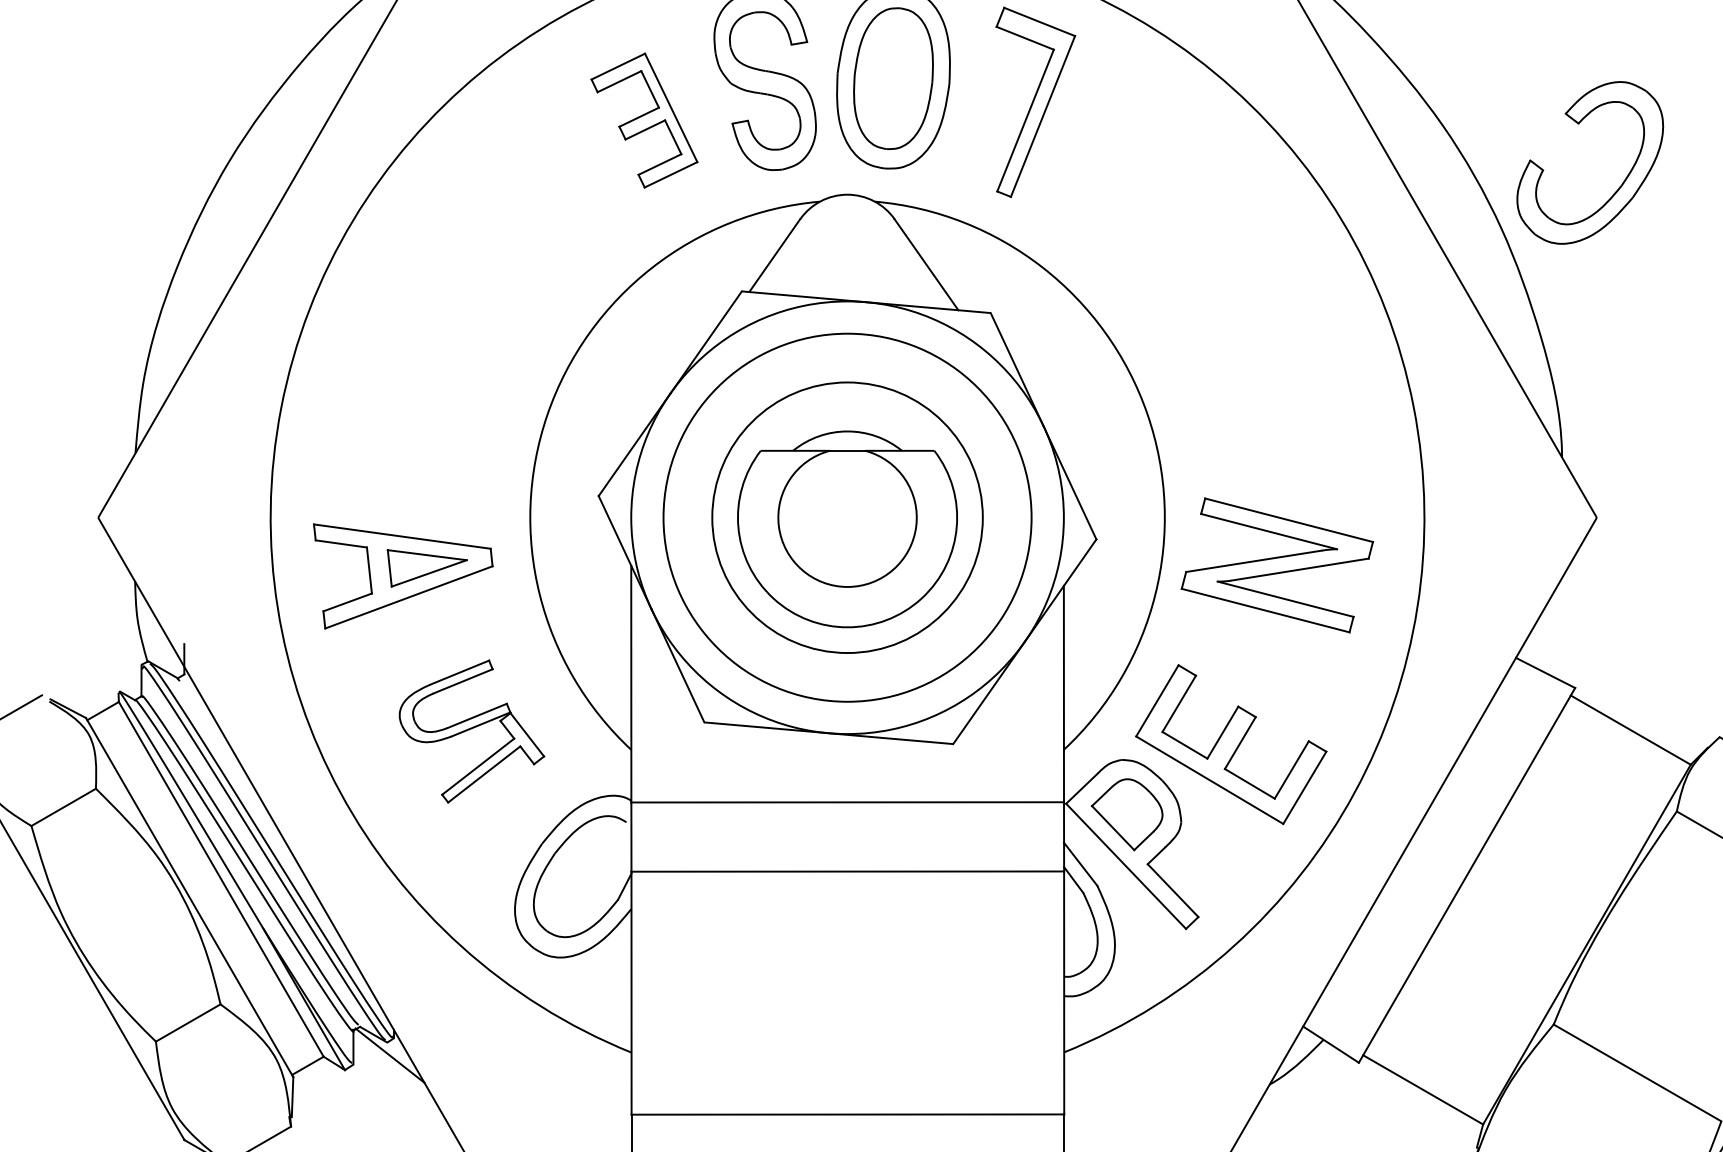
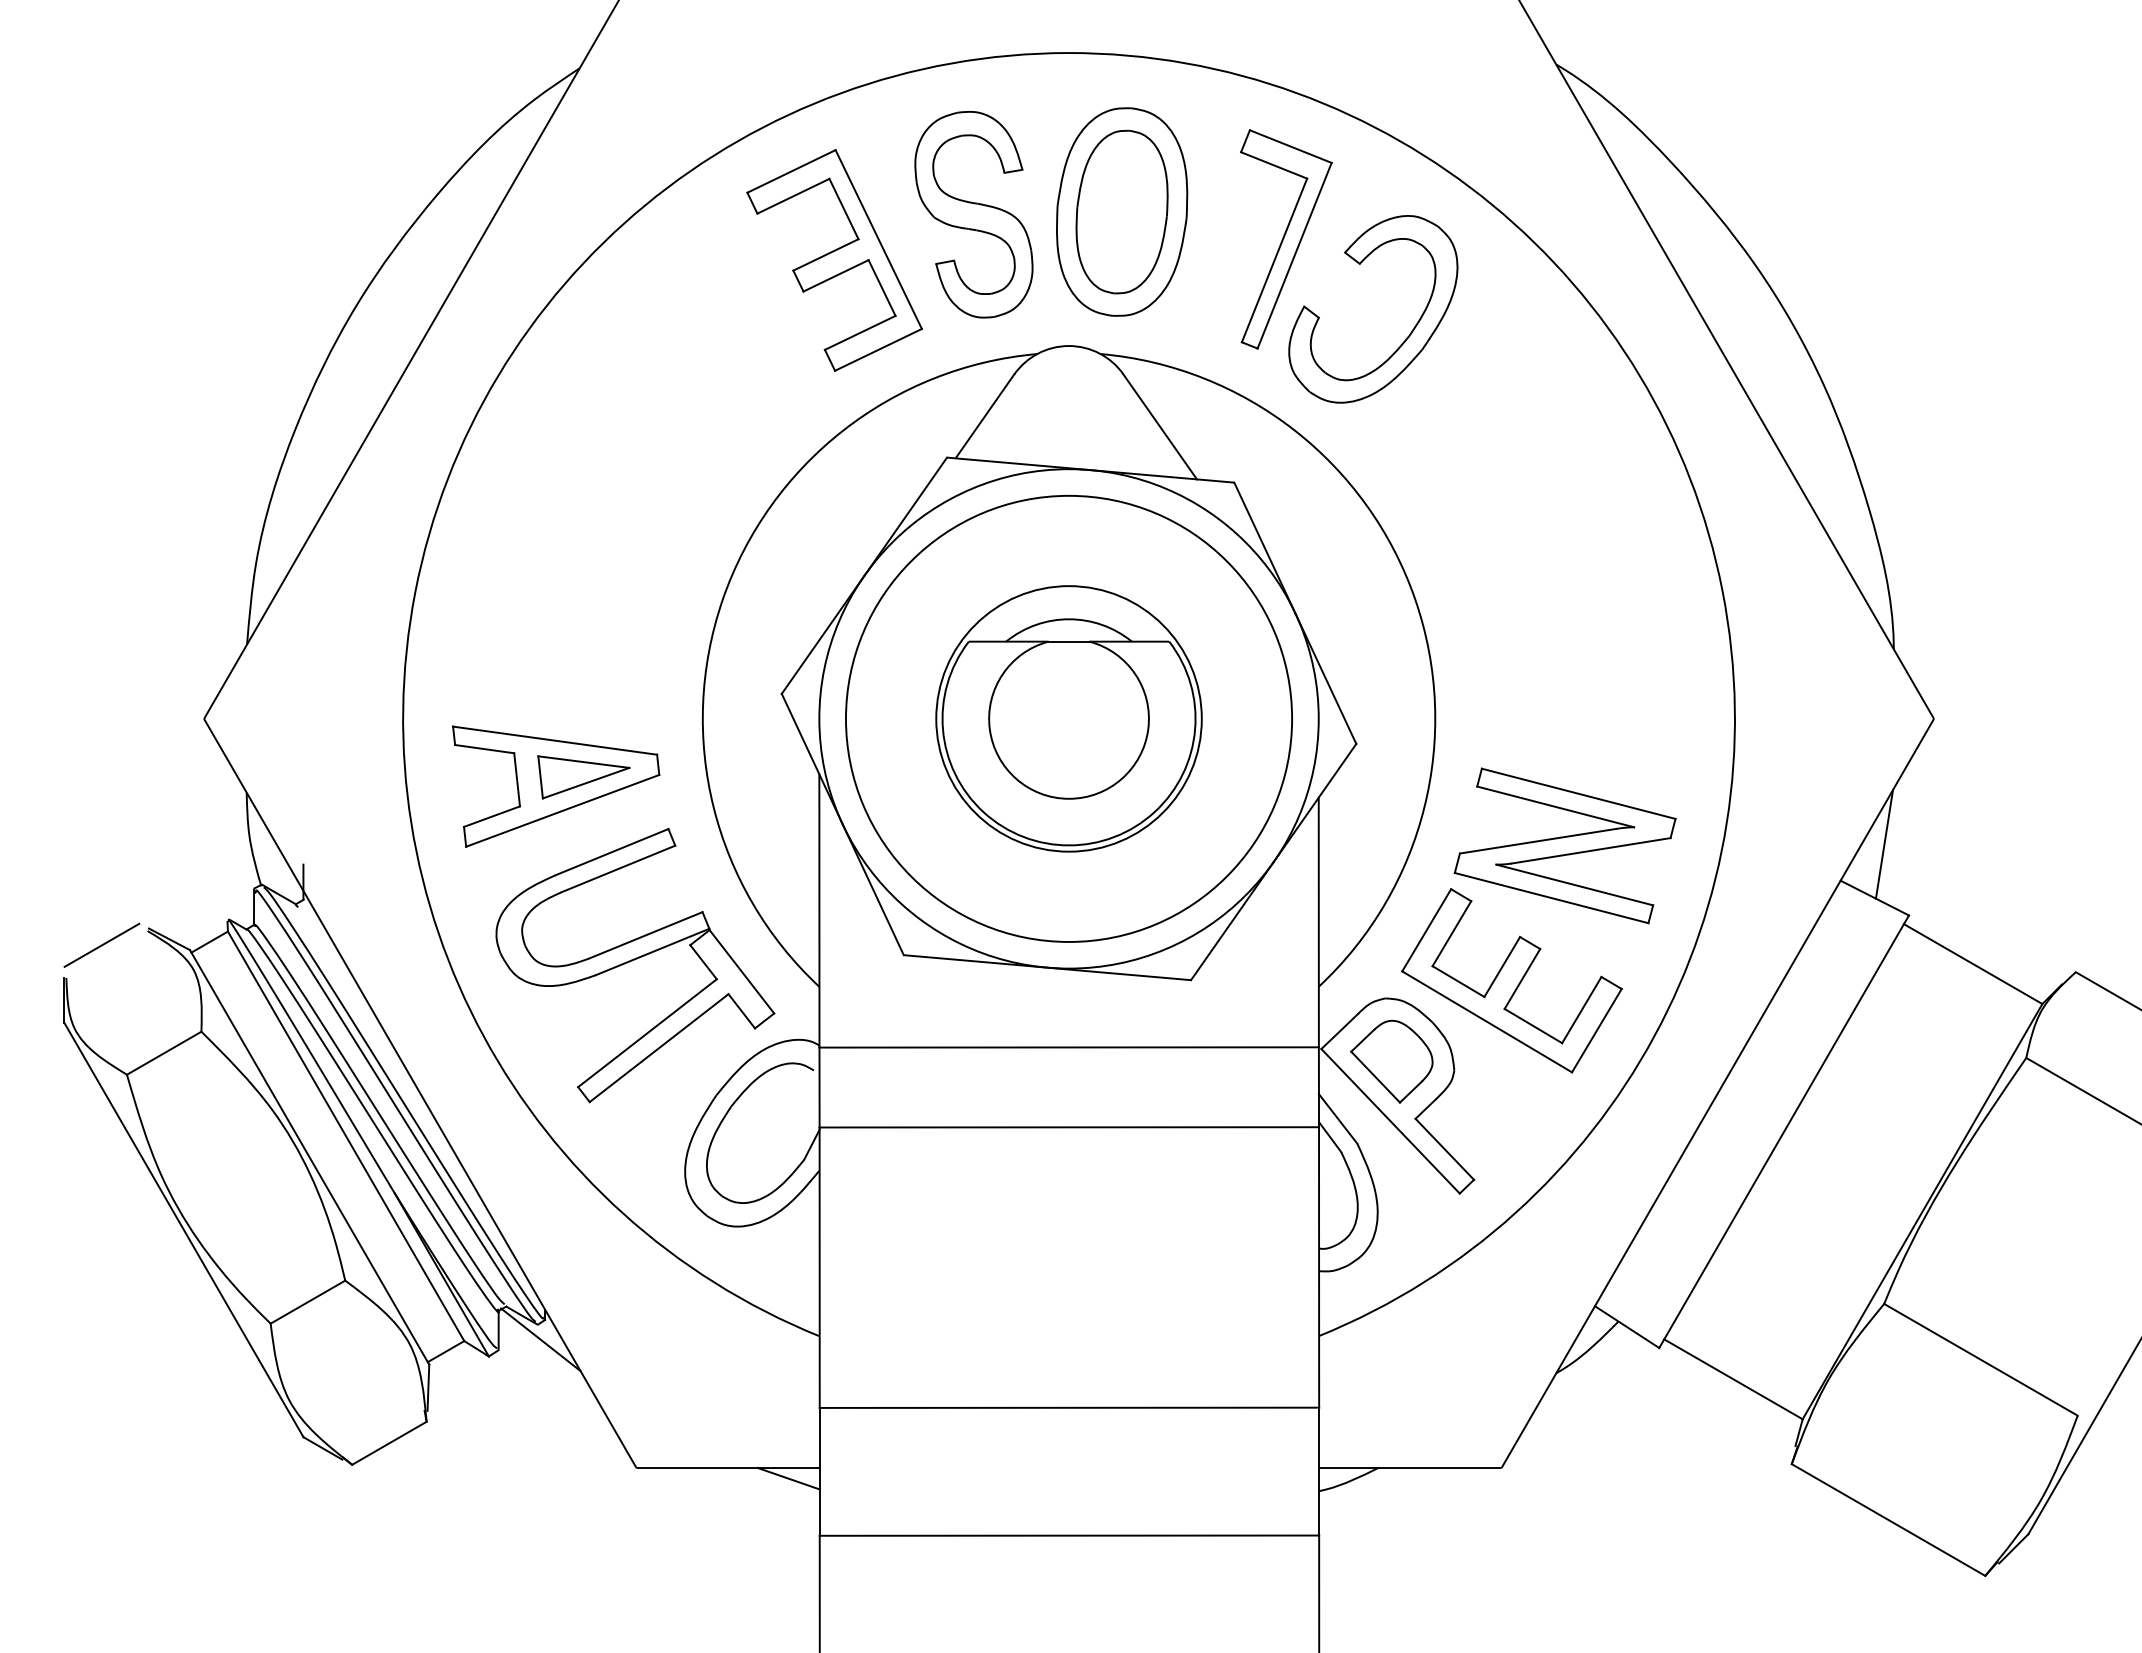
part: (644, 120) -> (834, 260), size x1.43
part: (1621, 183) -> (1409, 333), moved
circle: (847, 517) -> (1068, 718), size x0.62
circle: (847, 517) -> (1068, 718), size x1.43
part: (1276, 565) -> (1564, 845), moved
line: (1553, 626) -> (1883, 844), added
part: (471, 731) -> (635, 965), size x1.67

